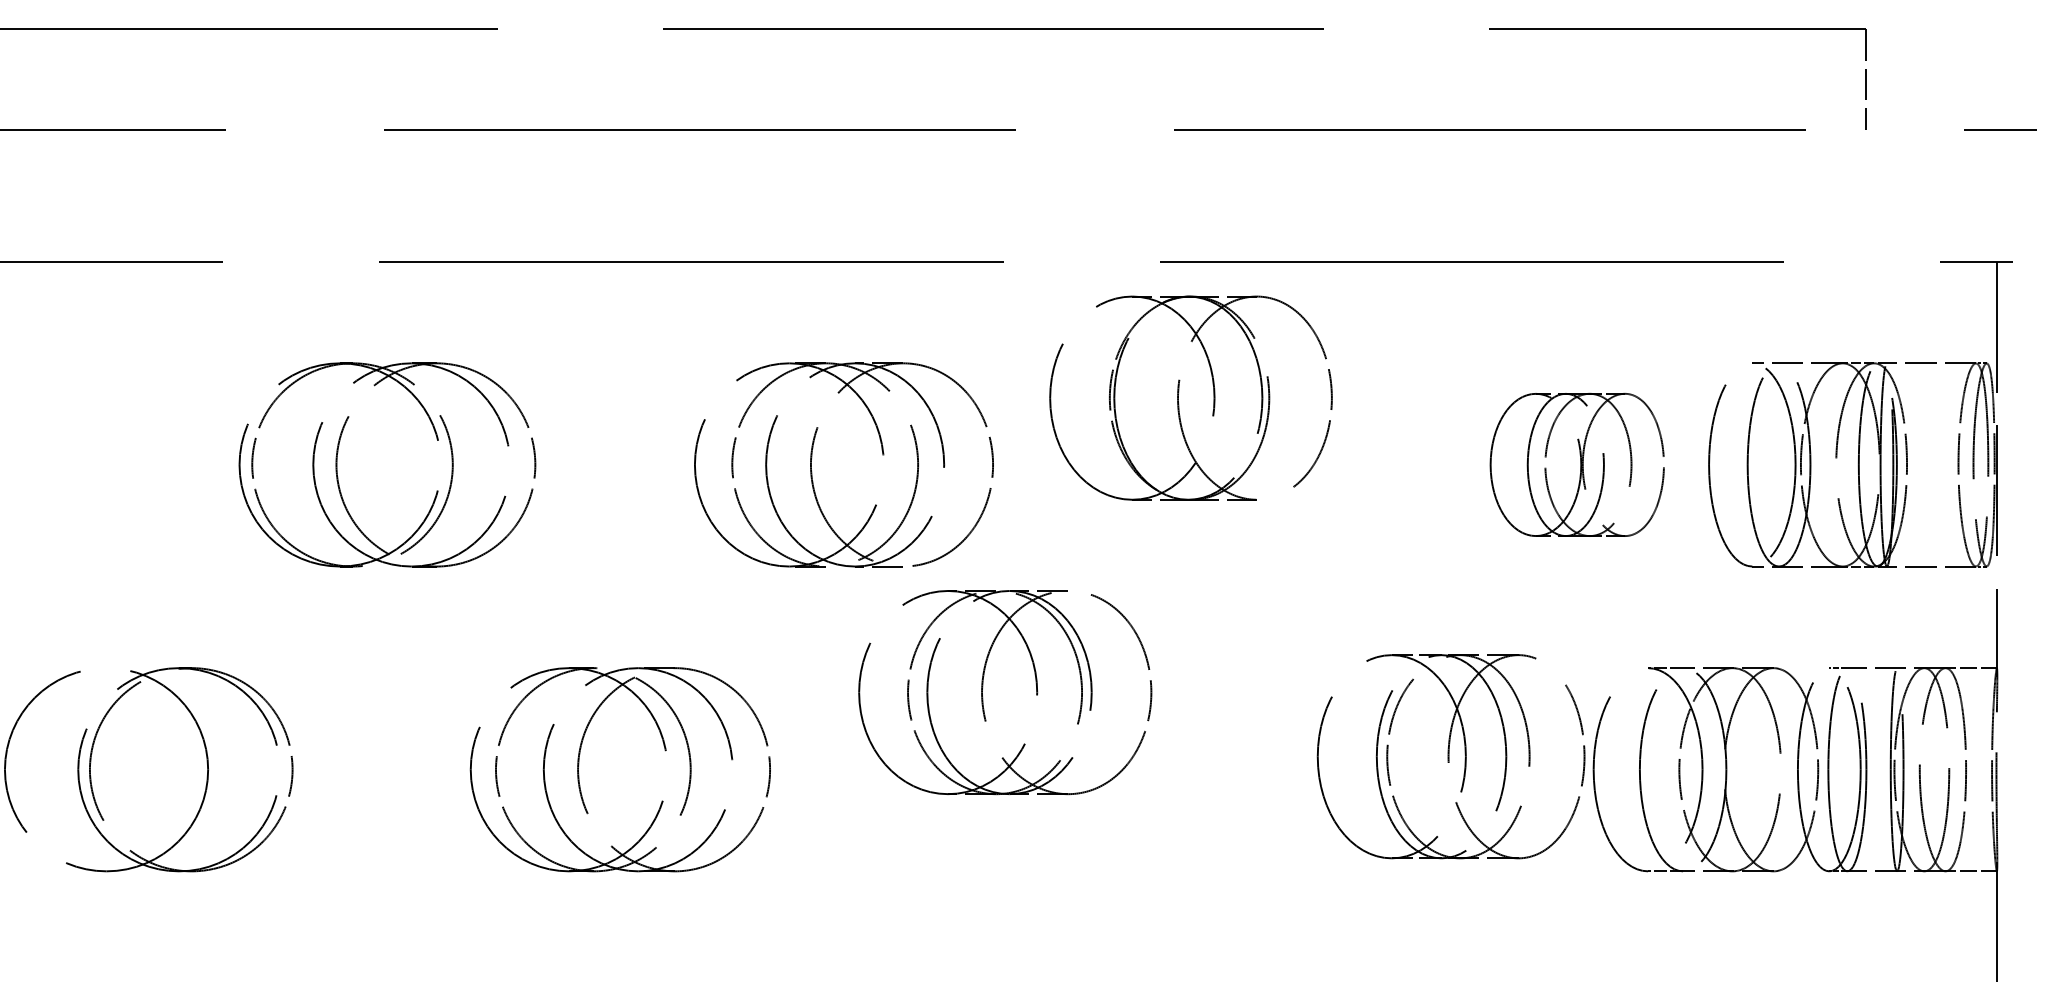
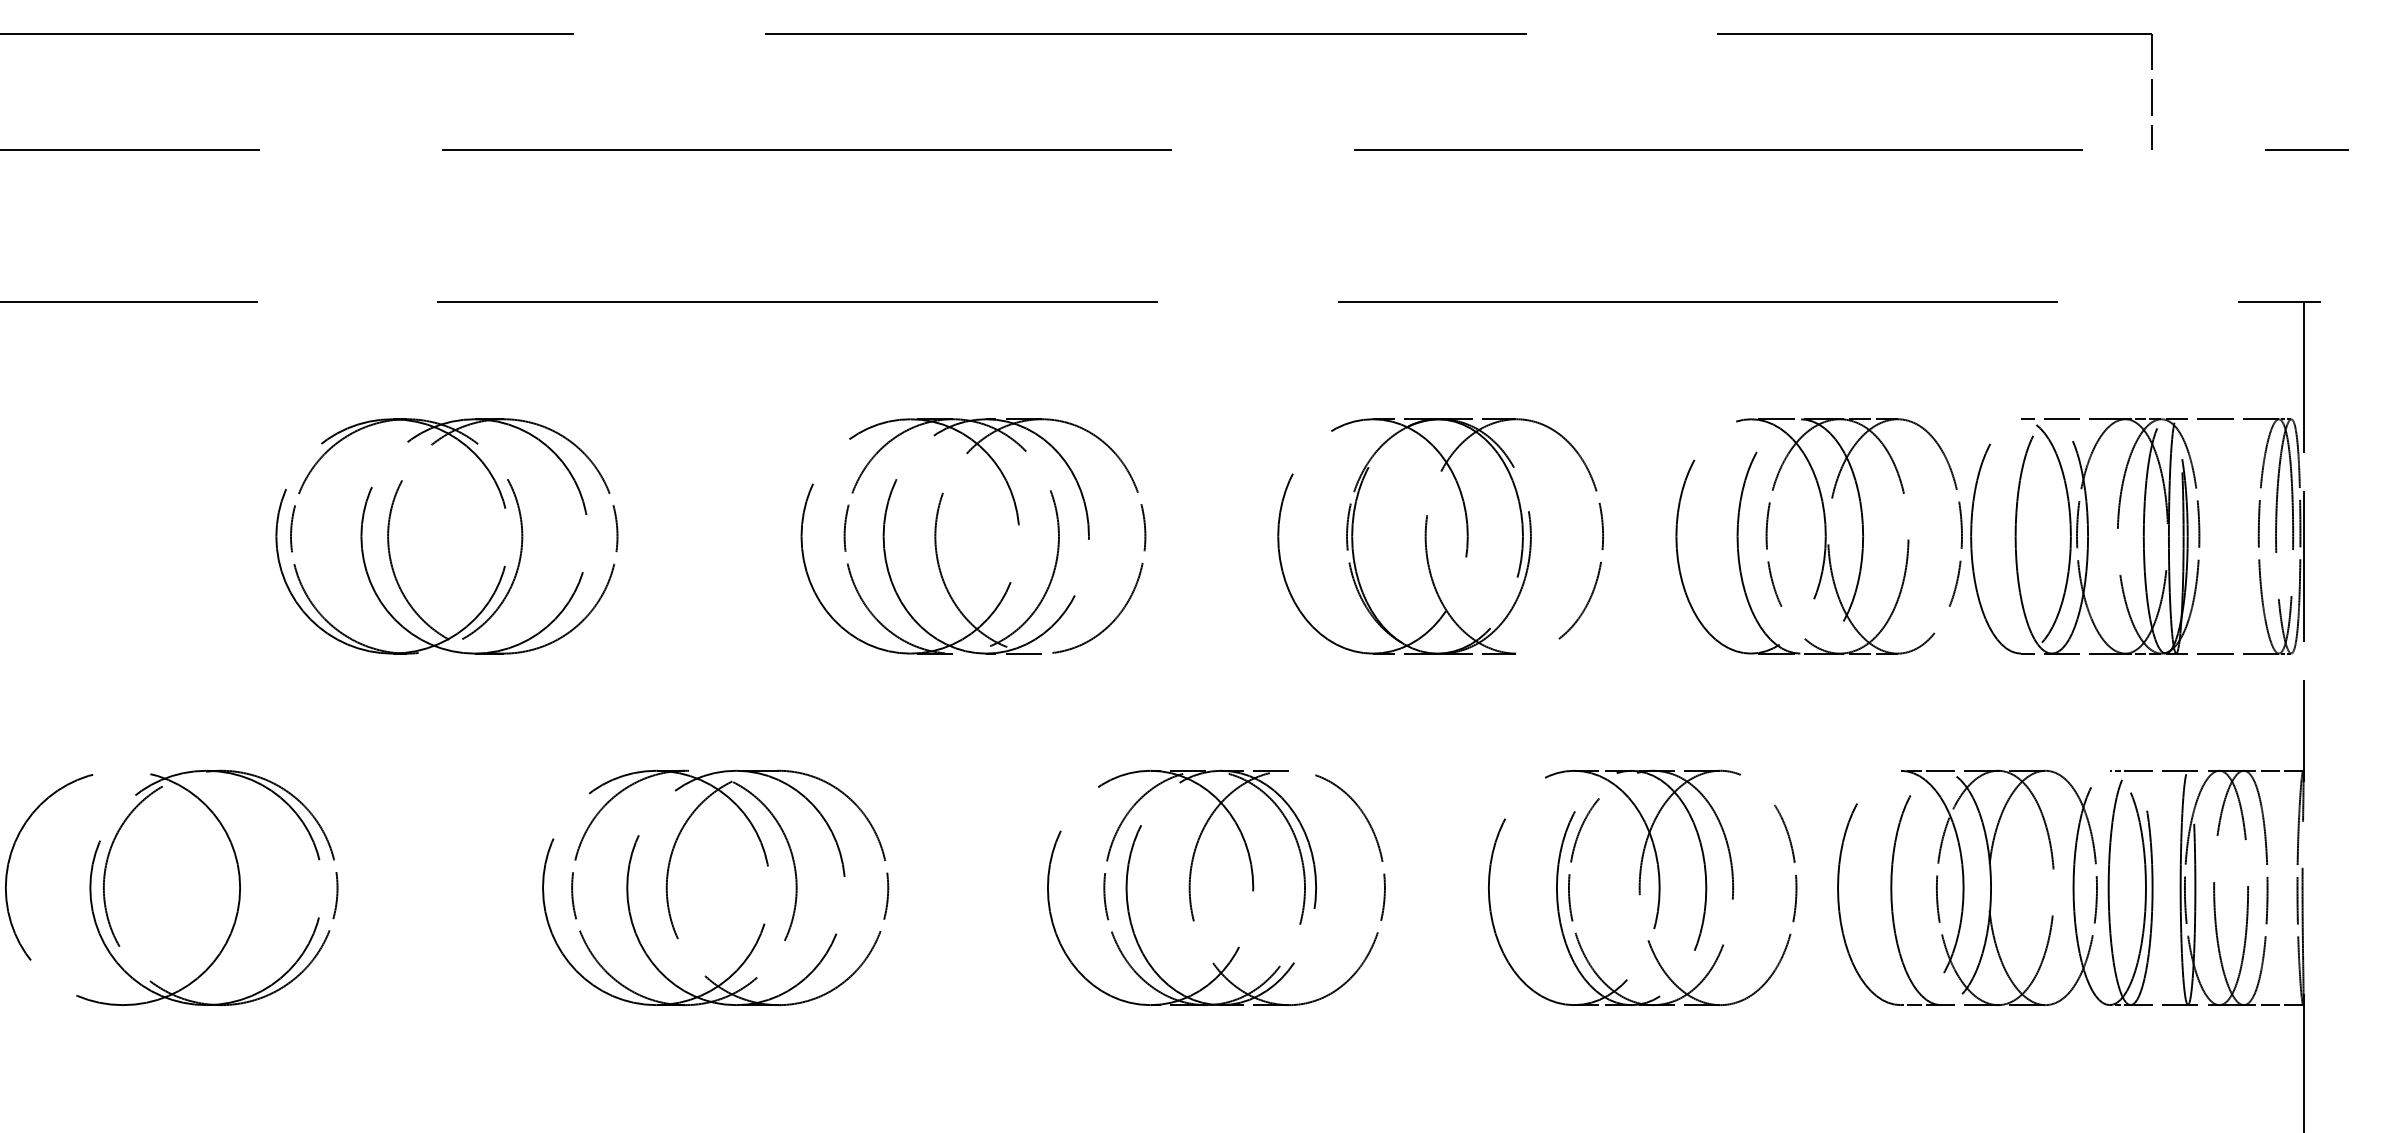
part: (1178, 398) -> (1426, 536), moved
part: (1576, 464) -> (1818, 536), size x1.43
part: (982, 692) -> (1190, 887), moved
part: (1451, 756) -> (1642, 887), moved

